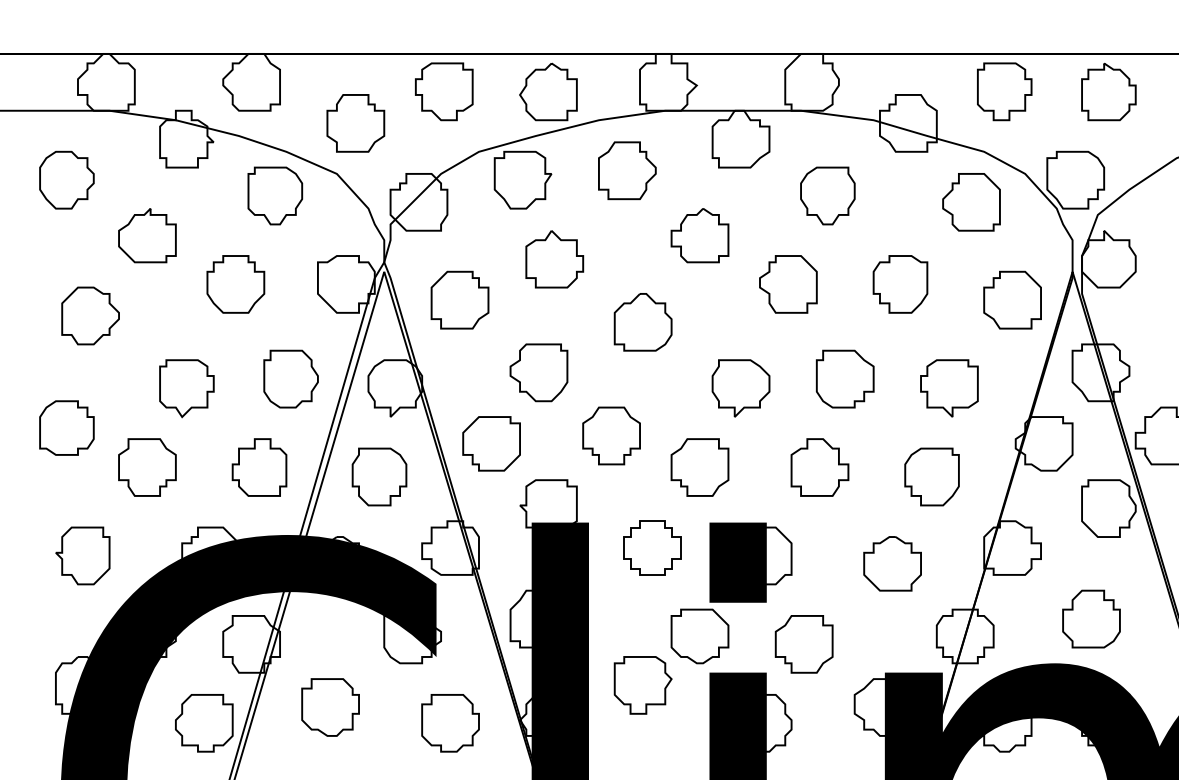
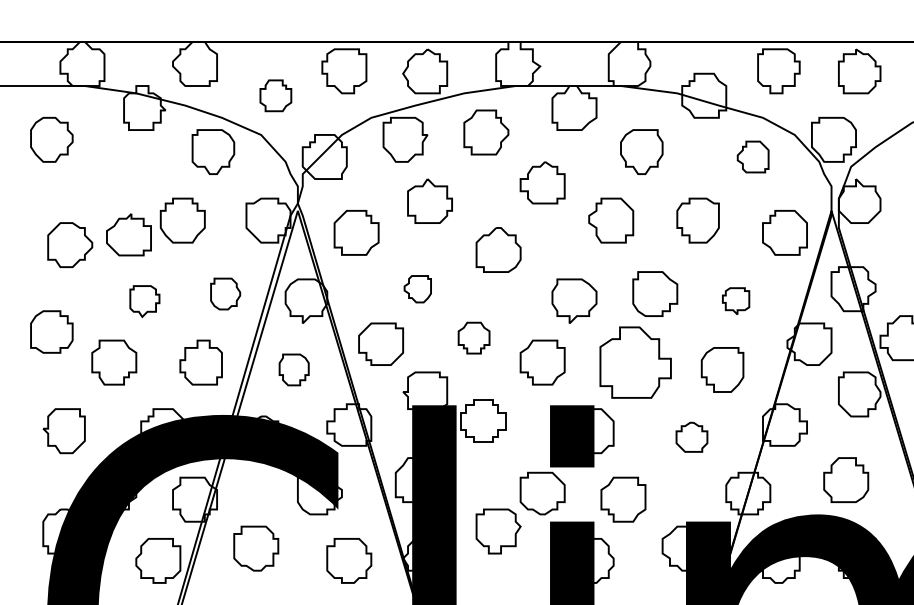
part: (355, 123) -> (275, 95), size x0.7
part: (971, 202) -> (753, 157), size x0.7
part: (147, 235) -> (129, 234), moved
part: (538, 372) -> (417, 288), size x0.6
part: (290, 378) -> (225, 293), size x0.7
part: (186, 388) -> (144, 301), size x0.7
part: (949, 388) -> (736, 301), size x0.6
part: (611, 435) -> (474, 337), size x0.7
part: (819, 467) -> (635, 362), size x1.6
part: (379, 476) -> (294, 369), size x0.7
part: (652, 547) -> (483, 420), moved
part: (892, 563) -> (691, 437), size x0.7

